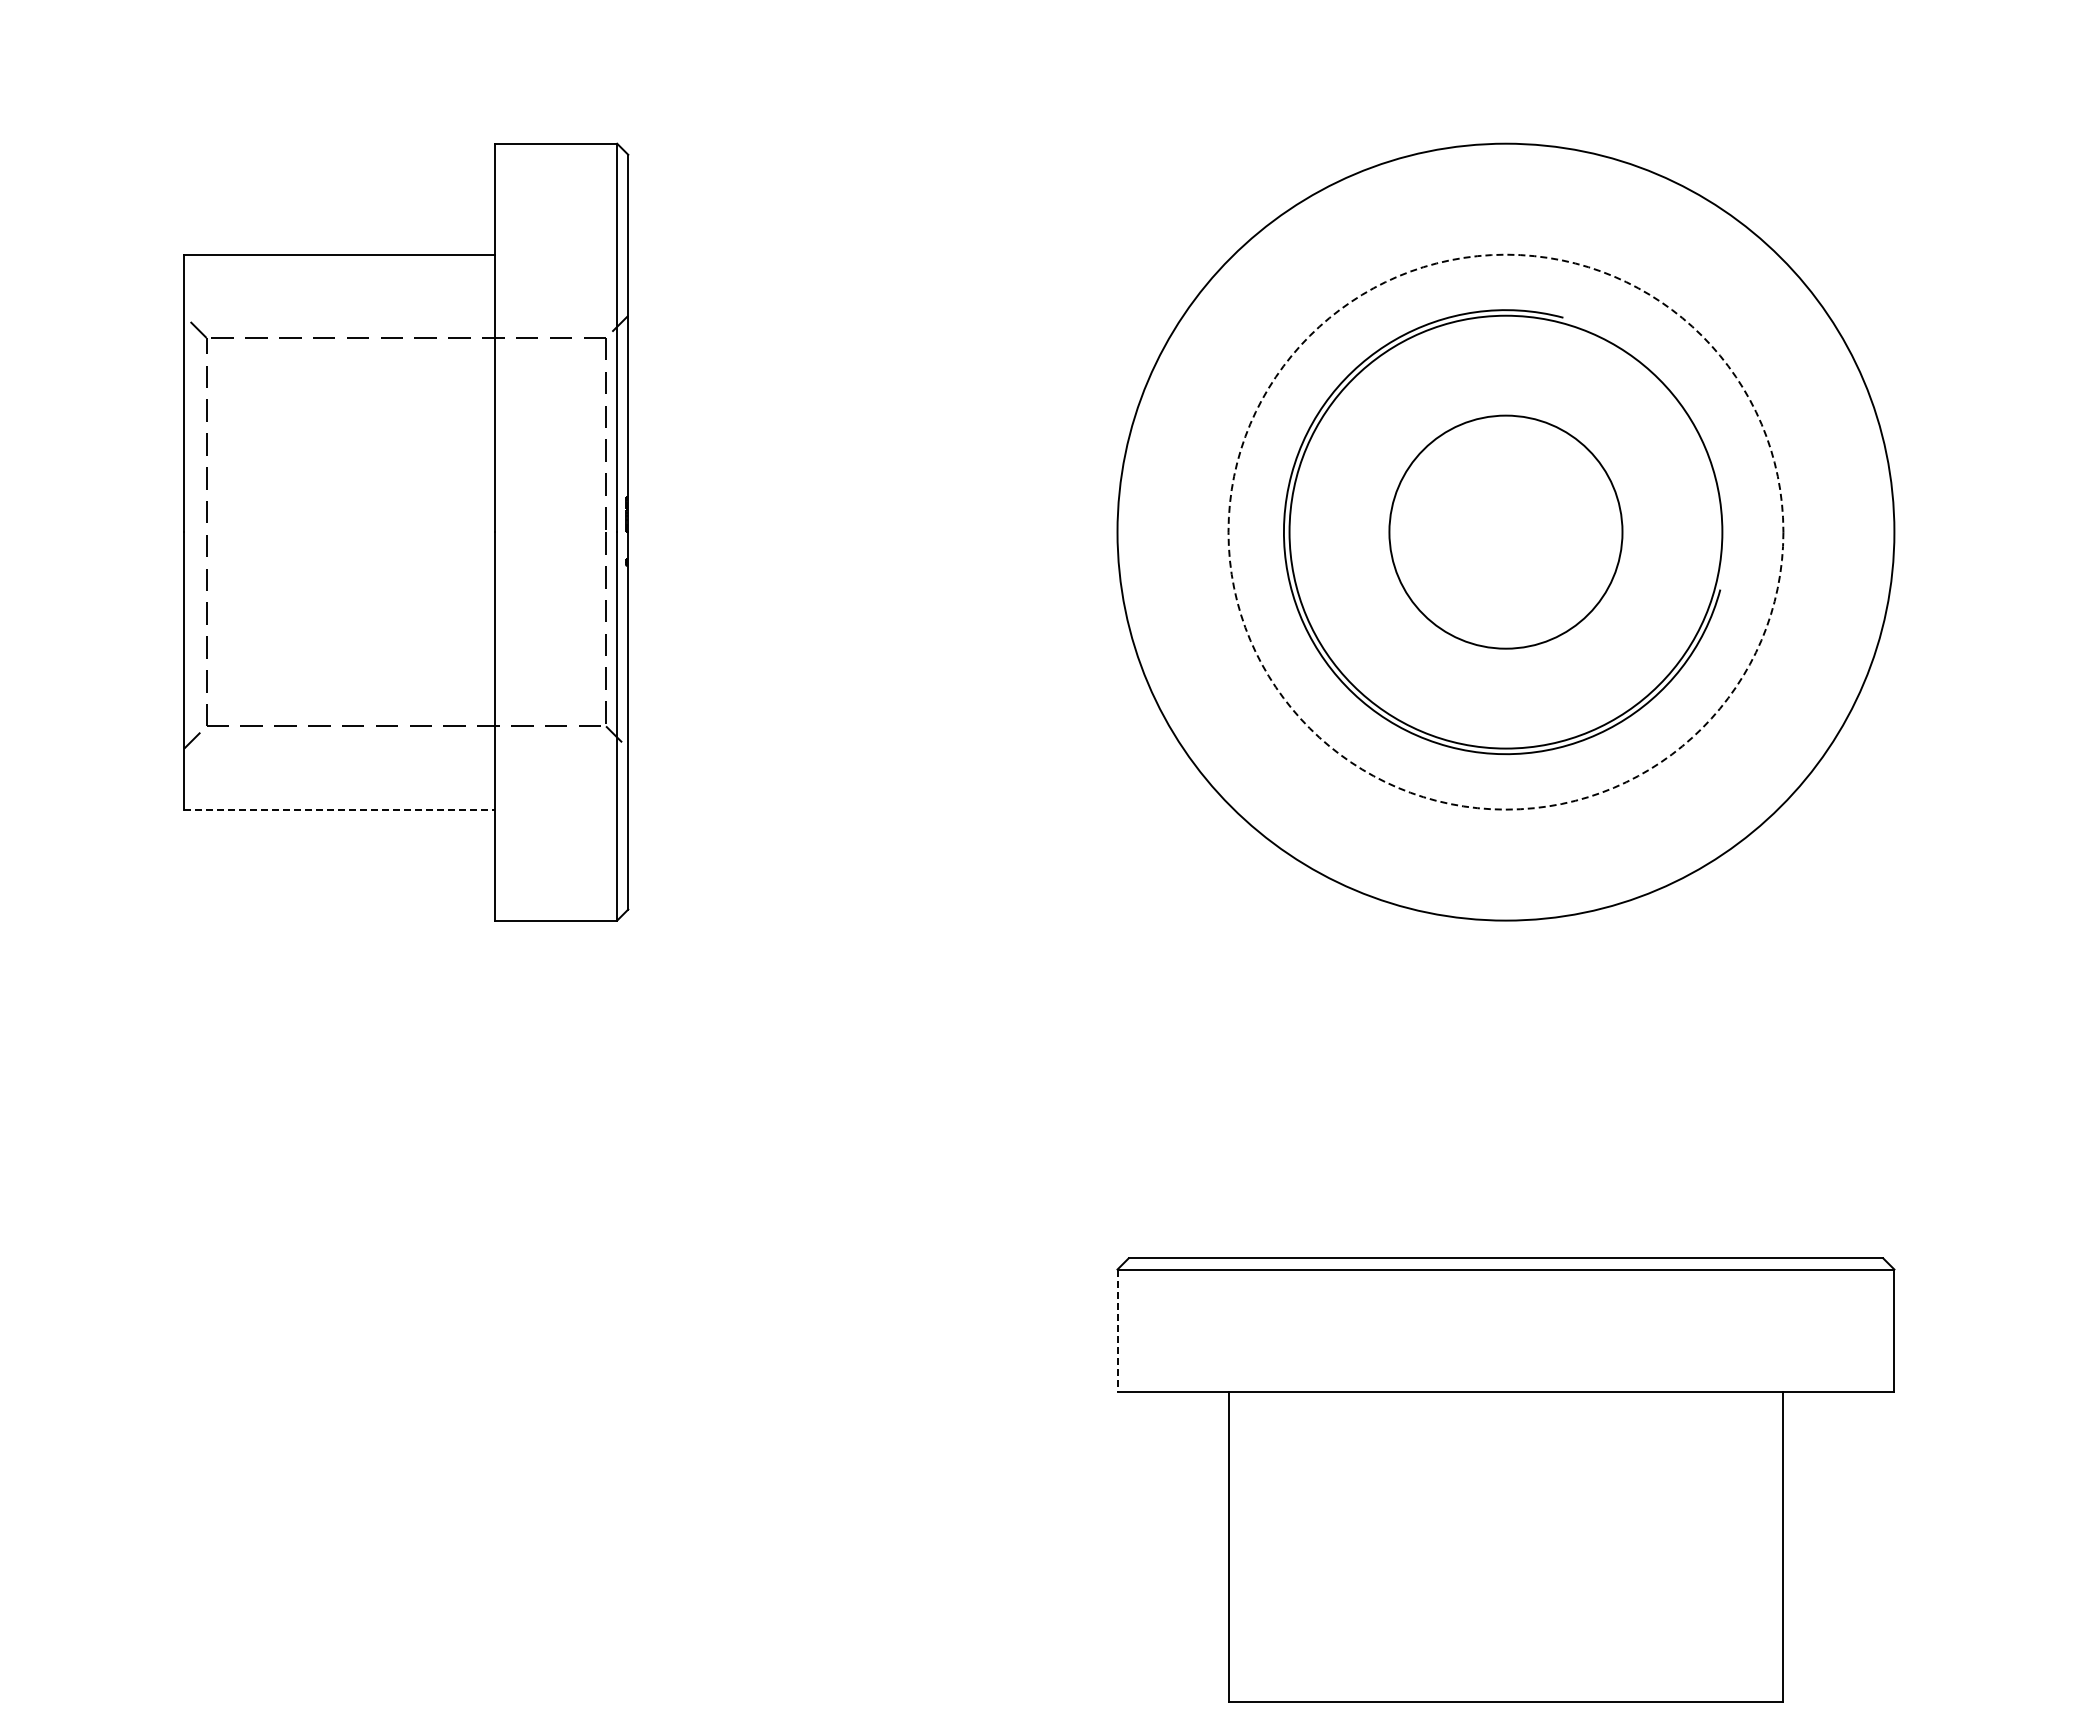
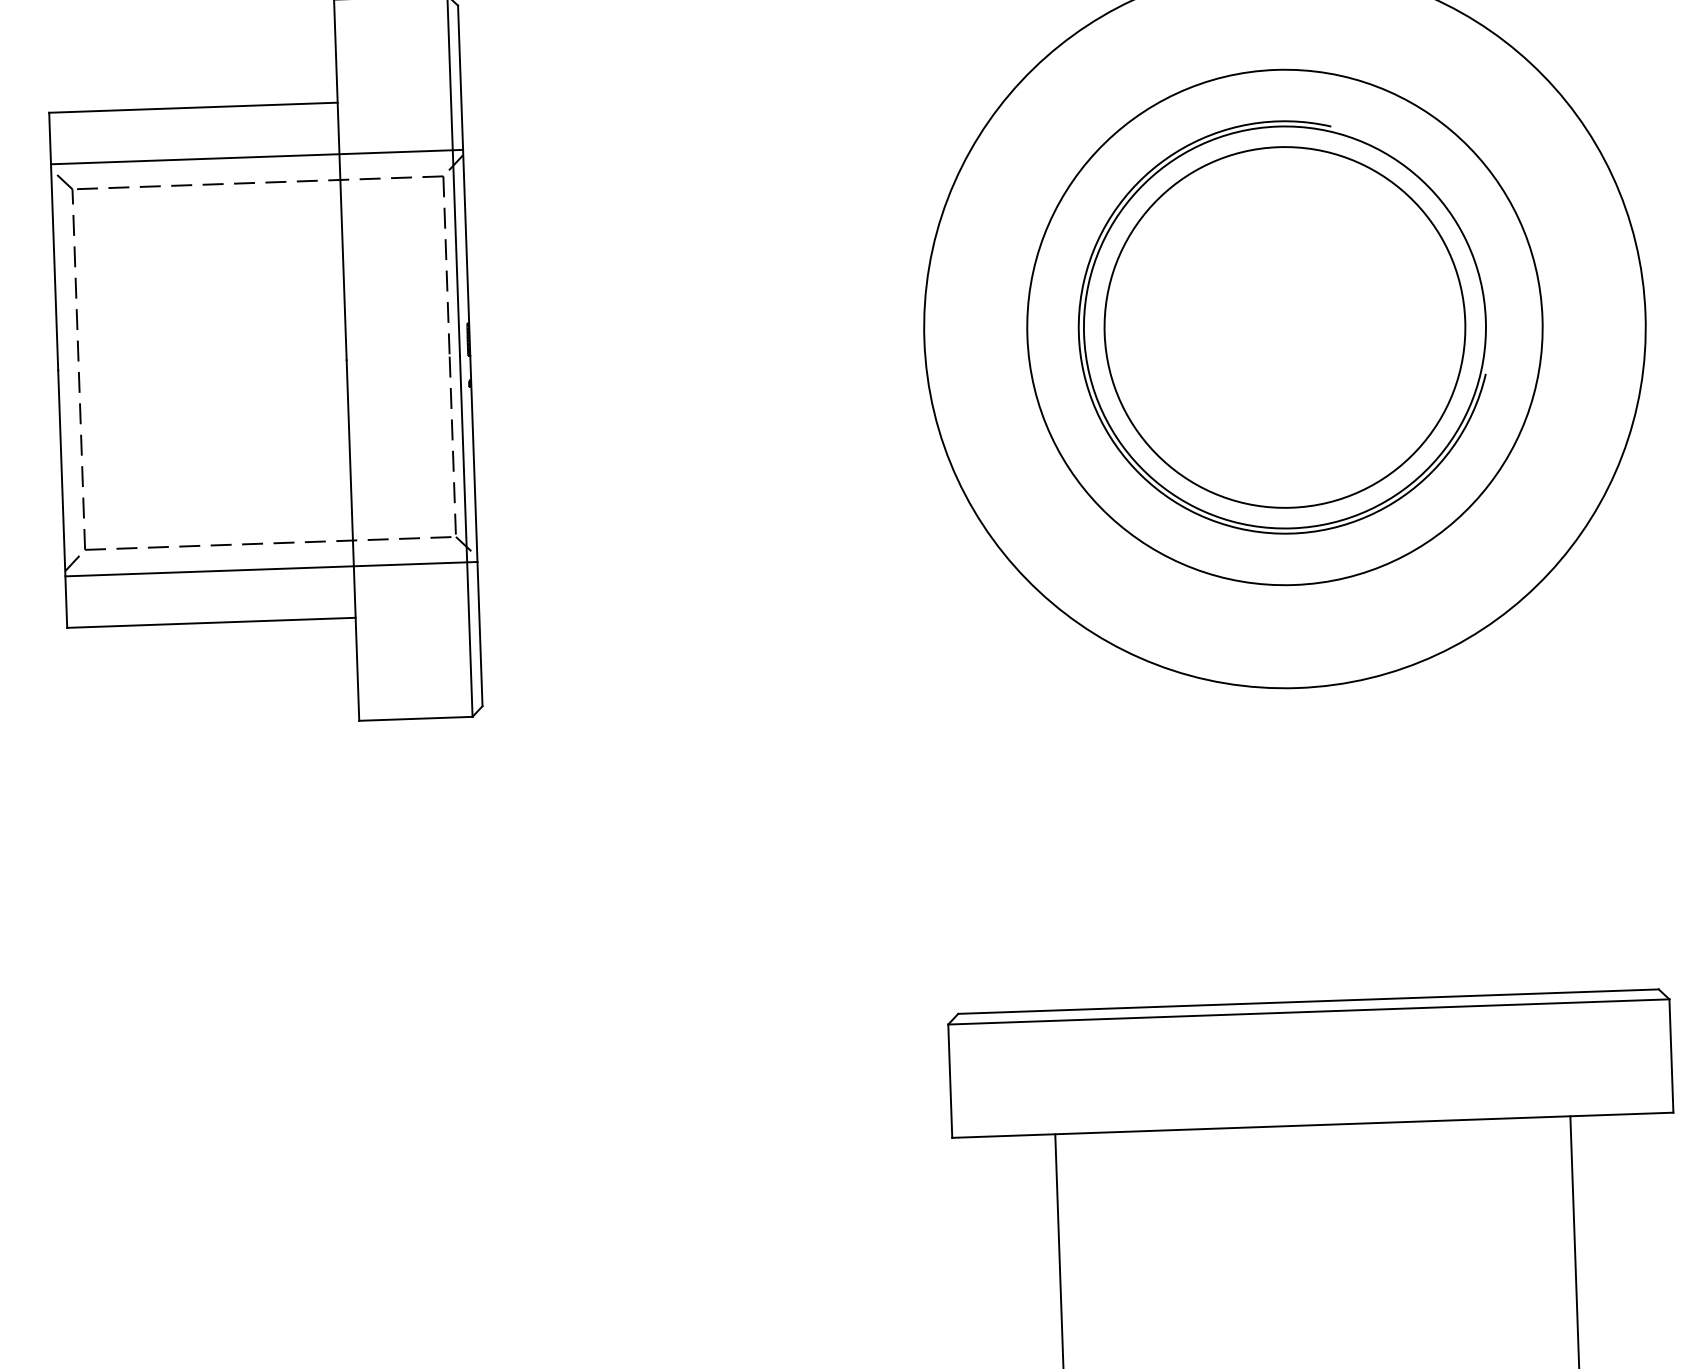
line: (406, 310) -> (257, 157), added
circle: (1505, 531) -> (1284, 326), dashed -> solid
circle: (1505, 531) -> (1284, 326), size x1.67
line: (406, 754) -> (271, 569), added
line: (340, 809) -> (212, 622), dashed -> solid
line: (1117, 1331) -> (950, 1082), dashed -> solid

